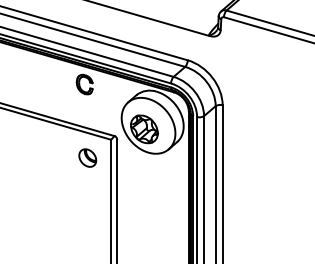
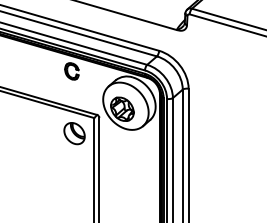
part: (87, 157) -> (74, 133), size x1.43

